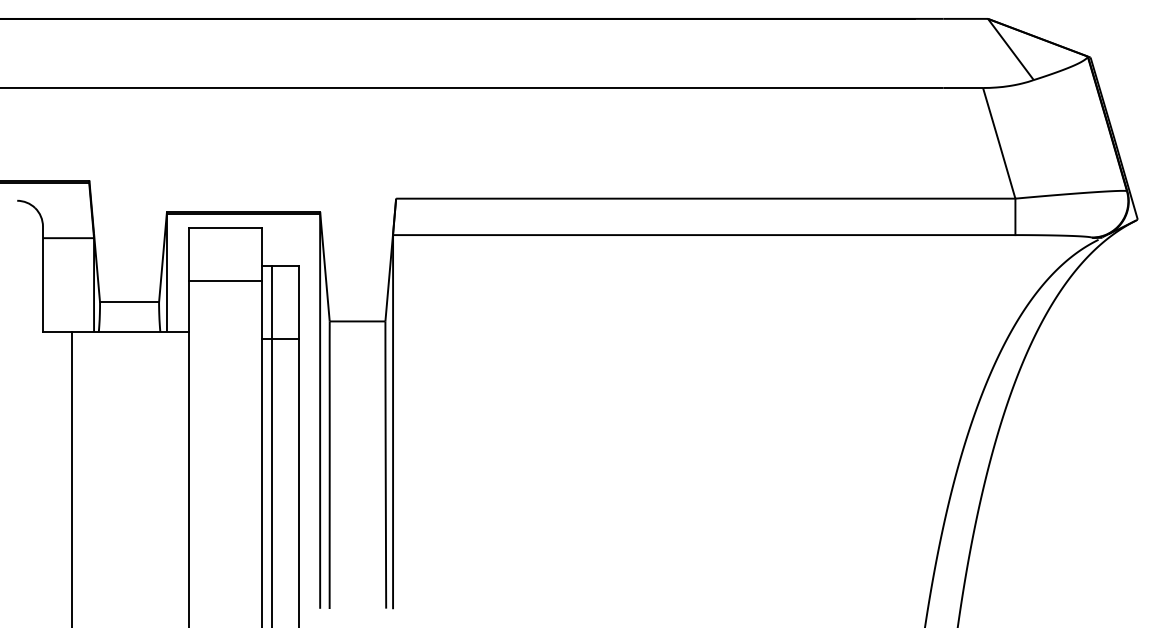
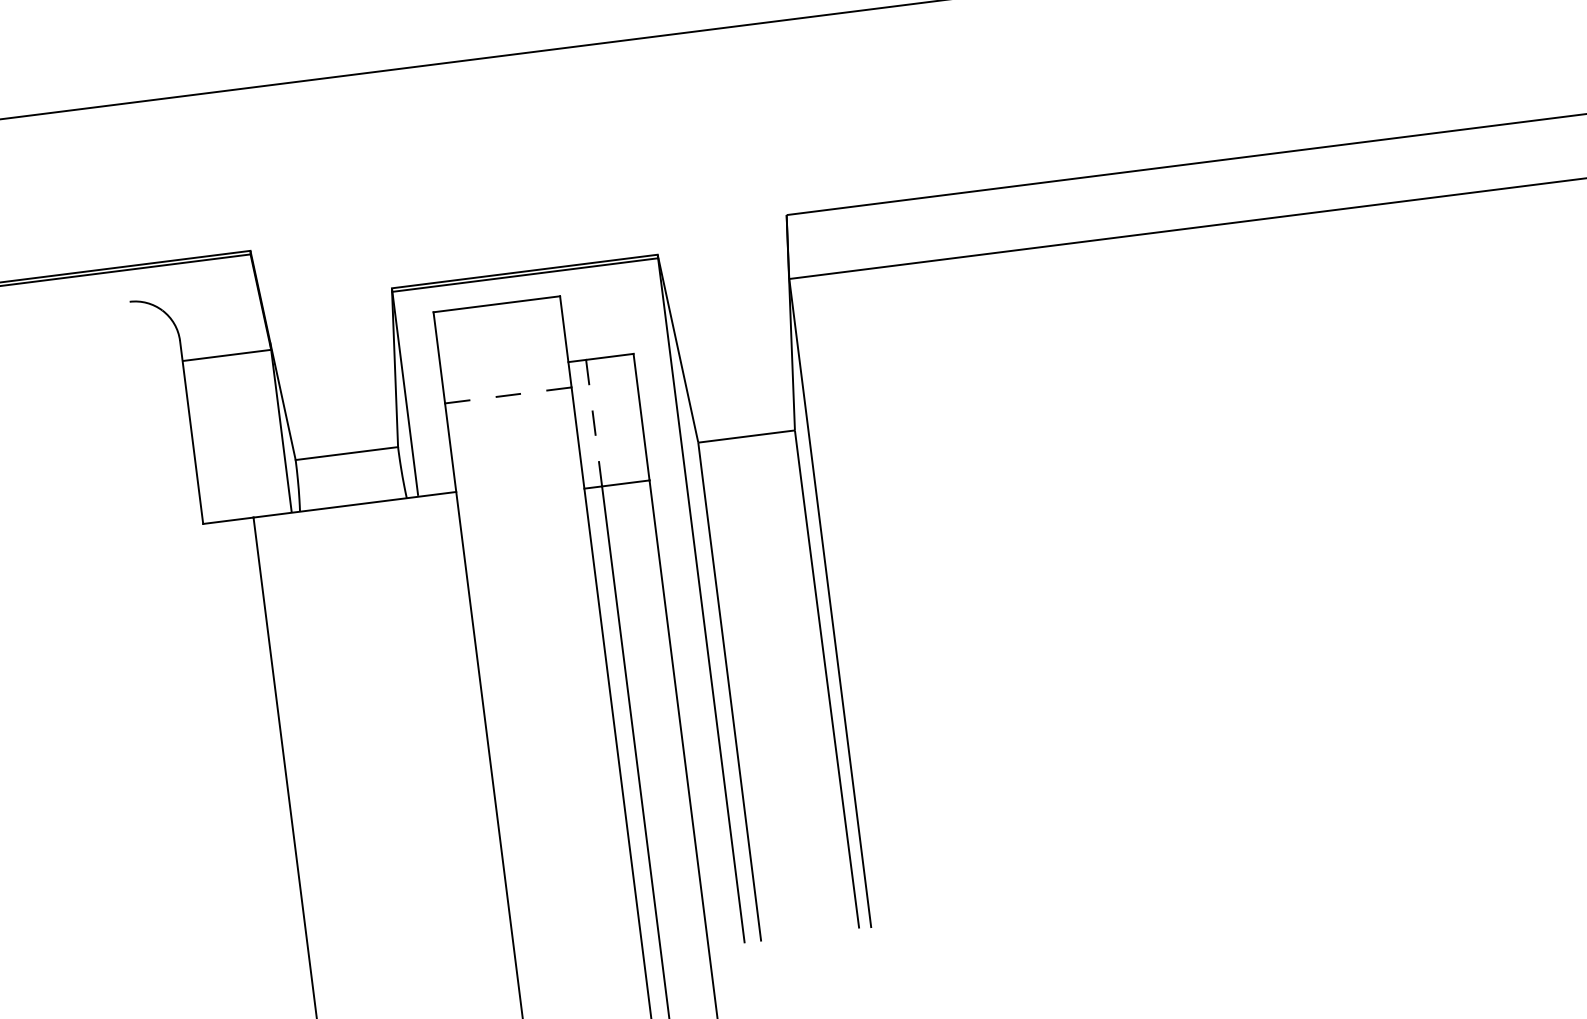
line: (224, 281) -> (506, 396), solid -> dashed
line: (272, 302) -> (594, 422), solid -> dashed

